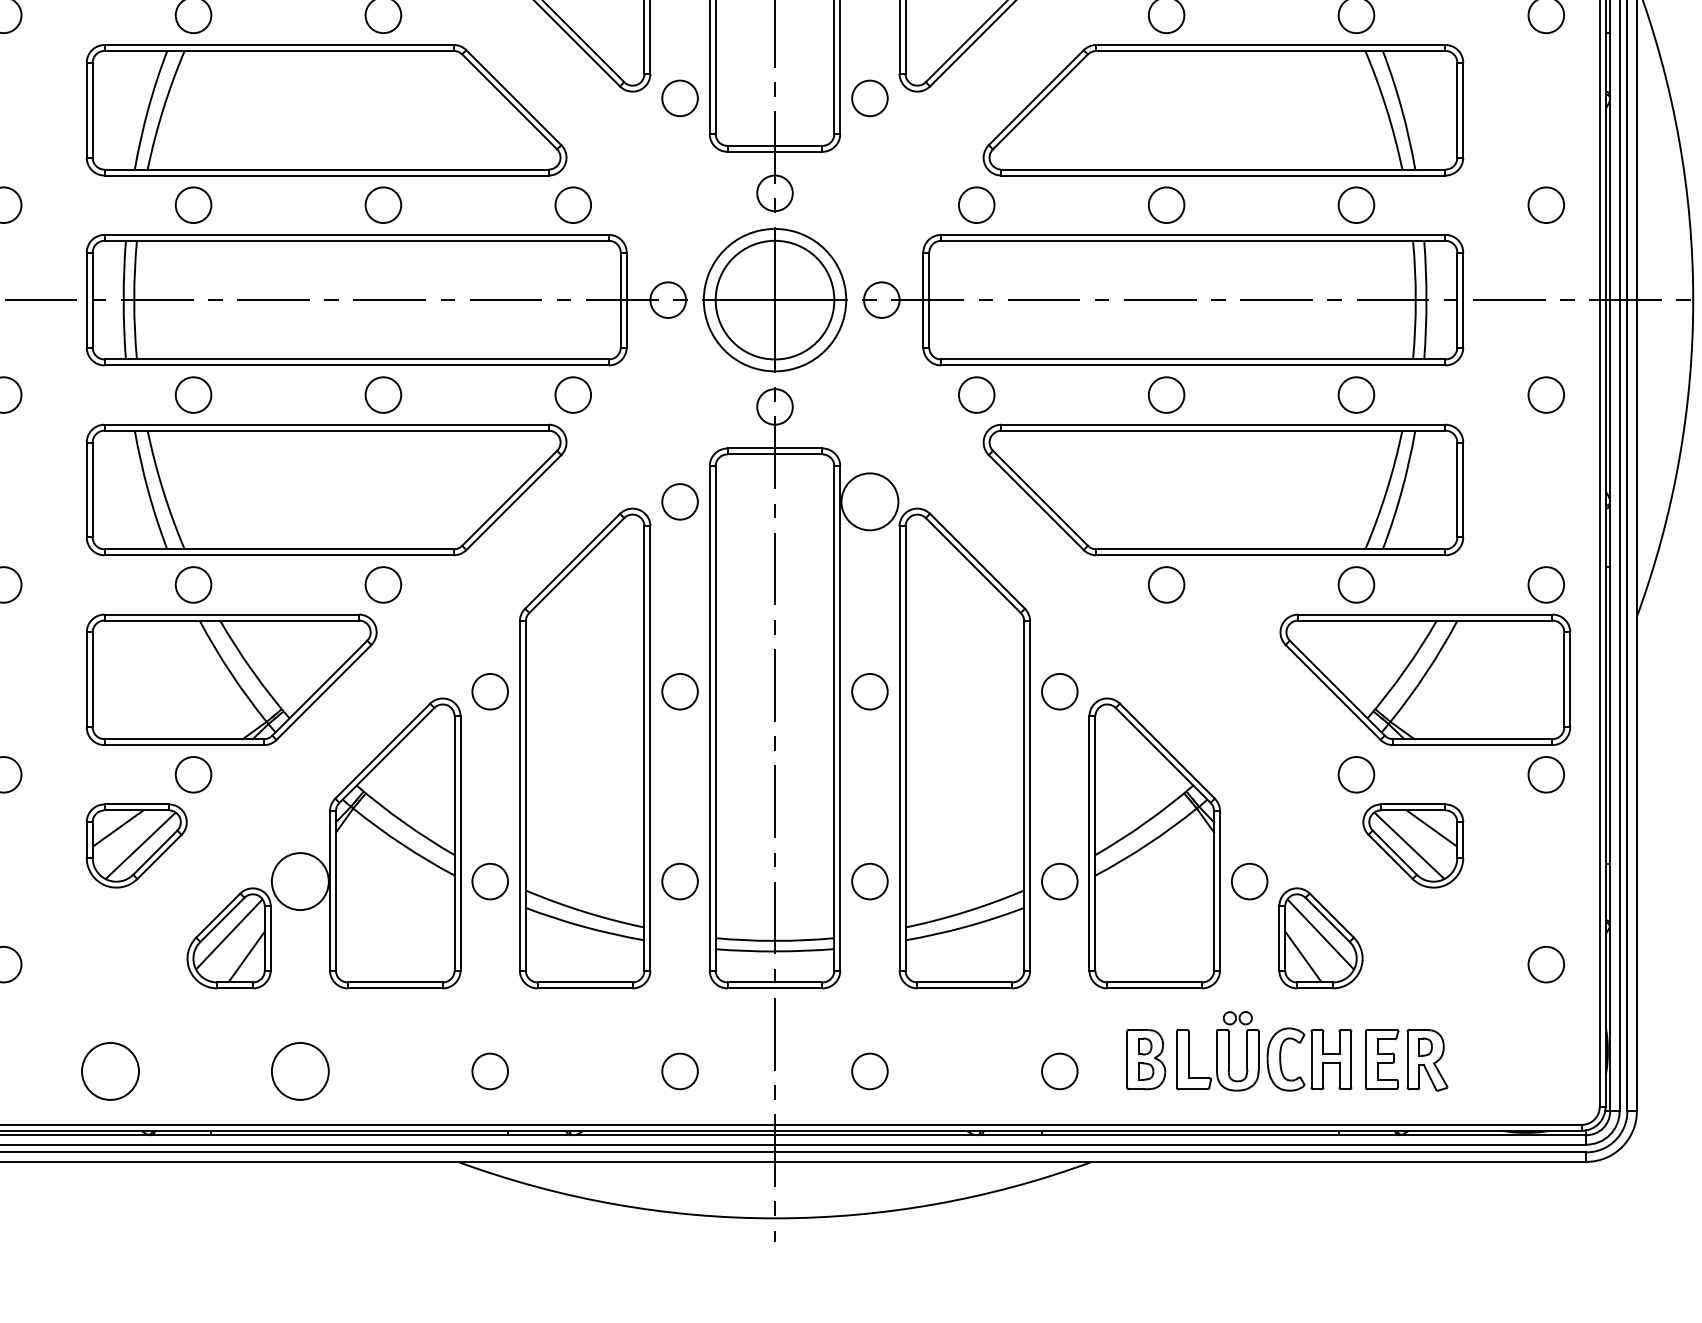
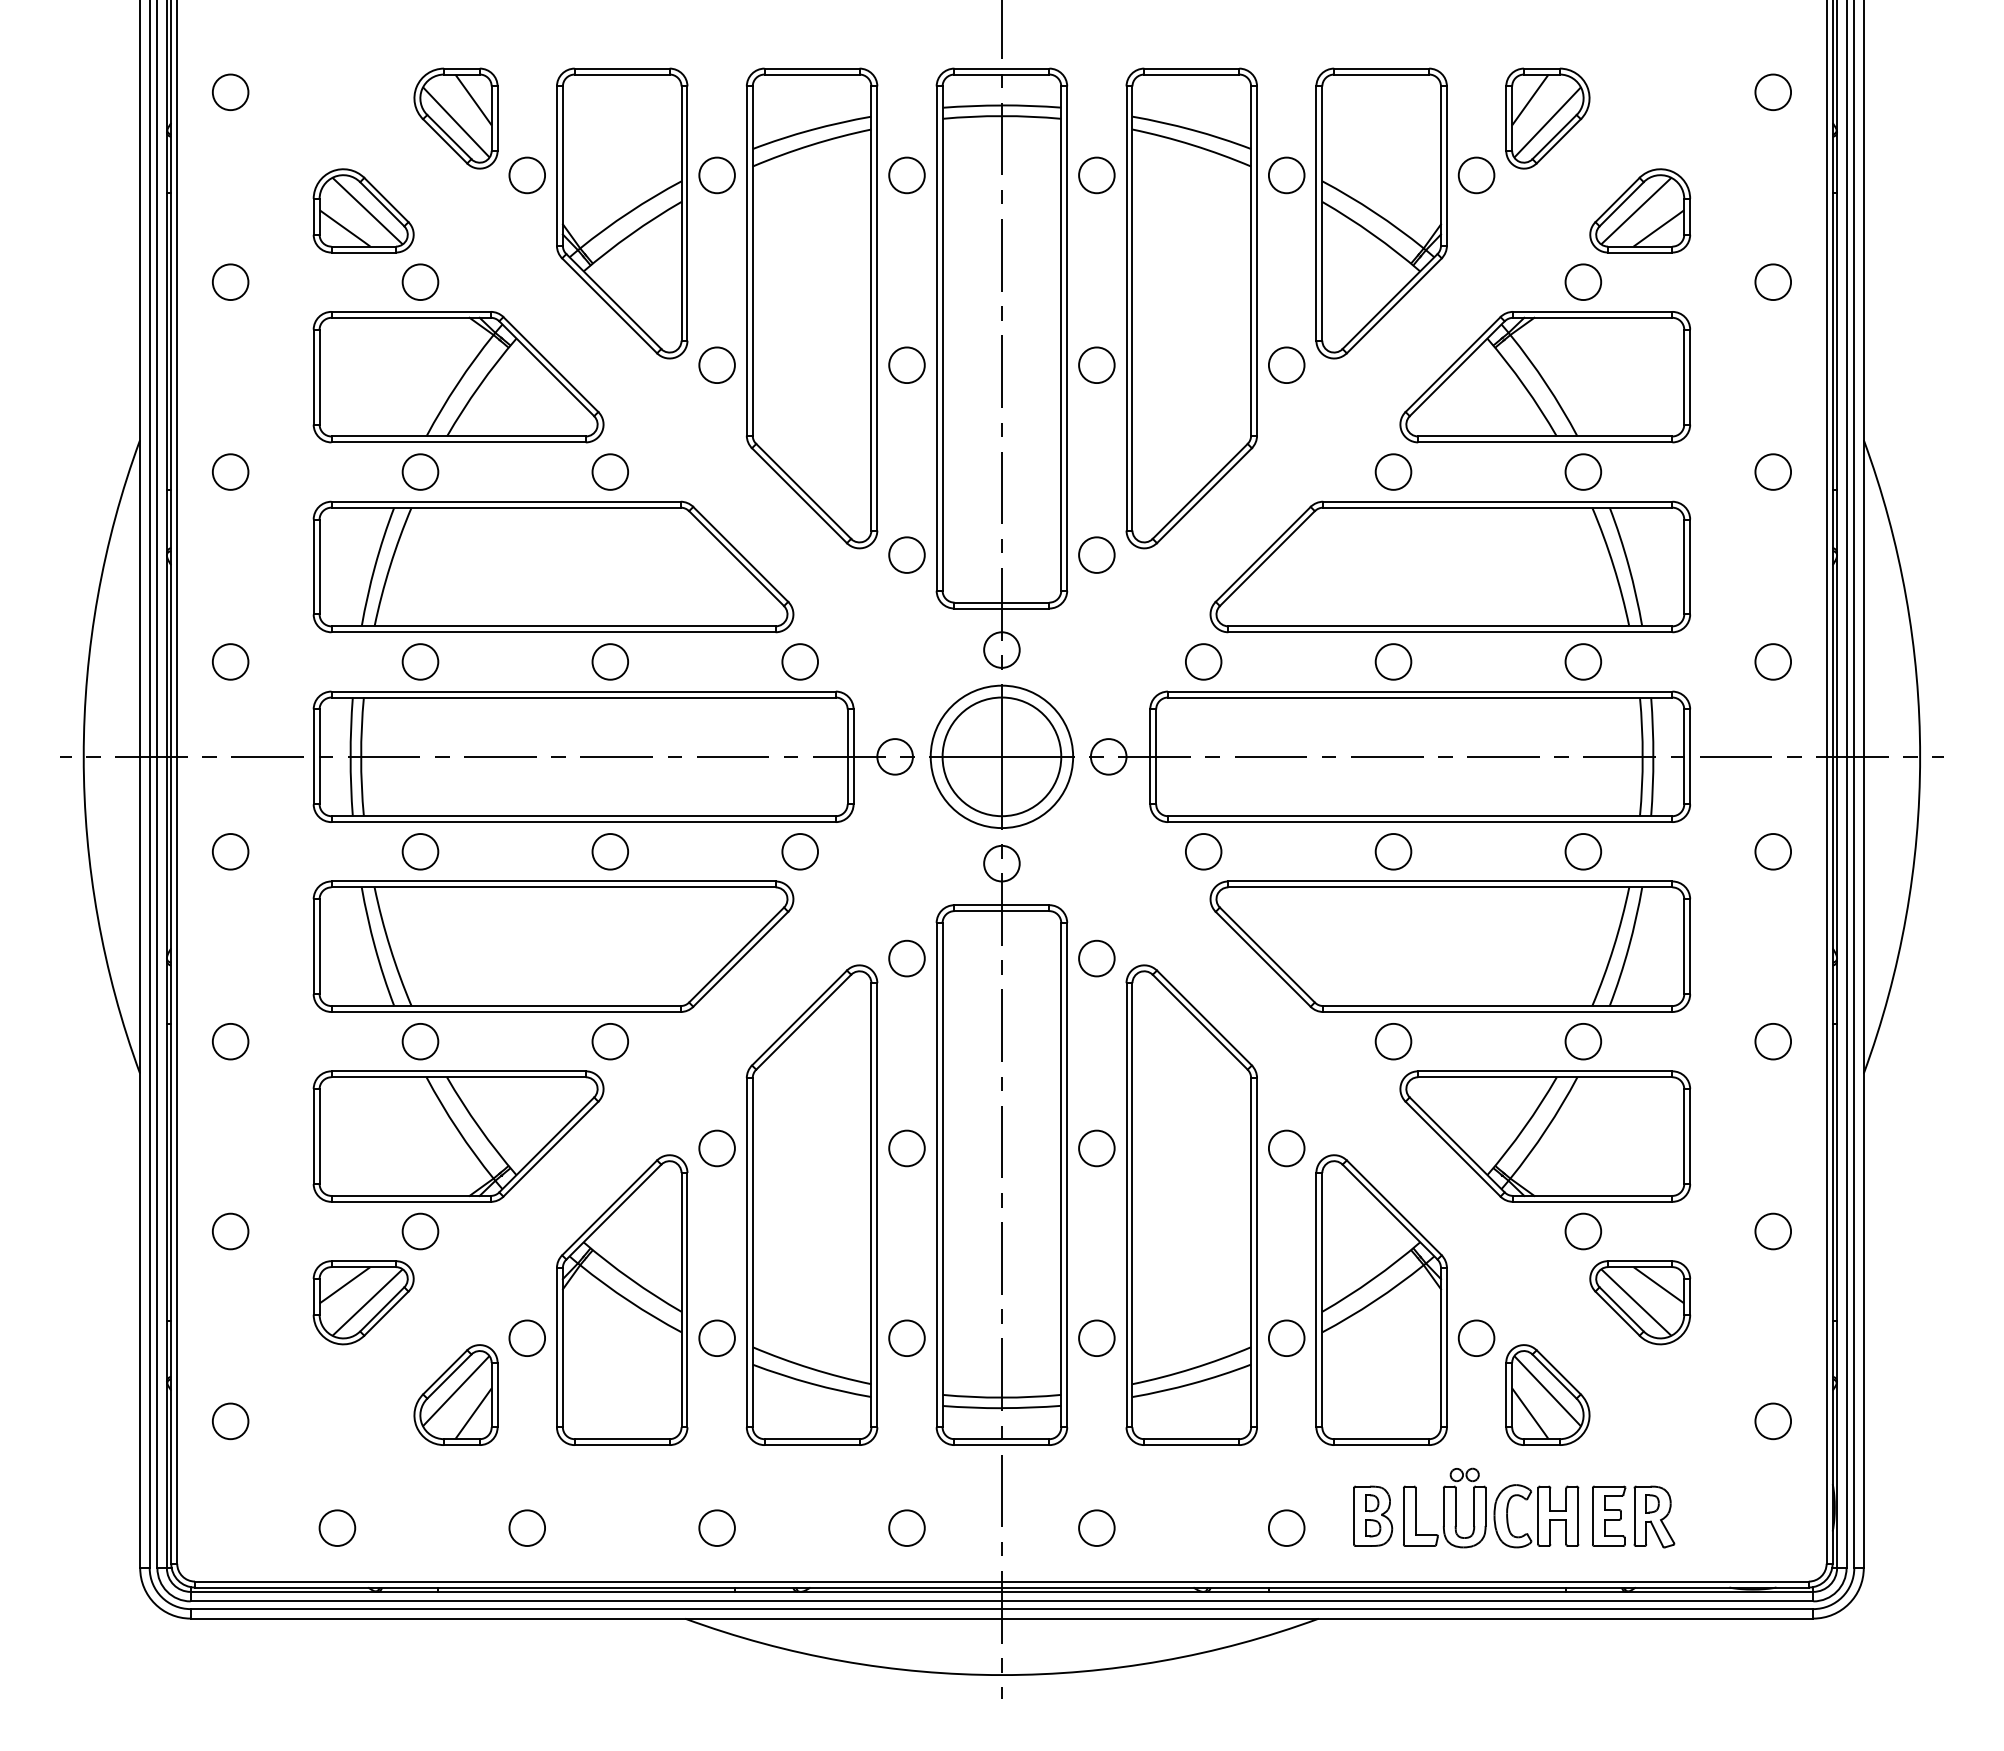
circle: (869, 501) -> (1096, 958), size x0.62
part: (1425, 679) -> (1545, 1136), moved
circle: (300, 881) -> (527, 1338), size x0.62
circle: (110, 1070) -> (337, 1527), size x0.62
circle: (300, 1070) -> (527, 1527), size x0.62

